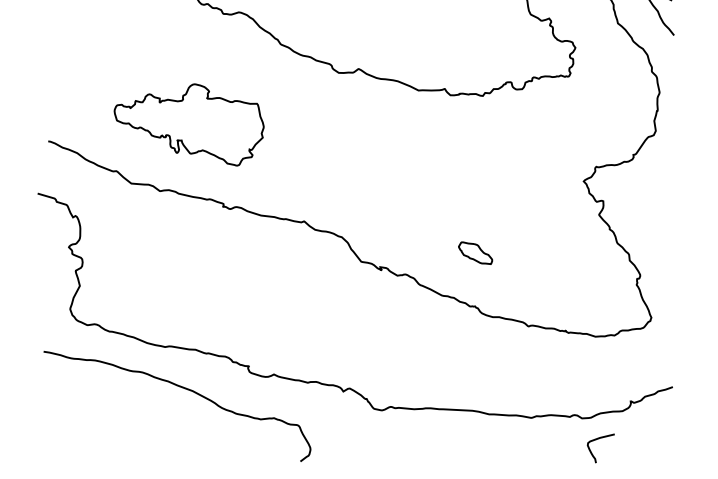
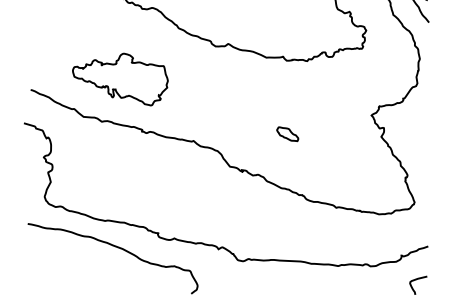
part: (475, 253) -> (287, 134), moved
curve: (597, 440) -> (416, 280), moved

